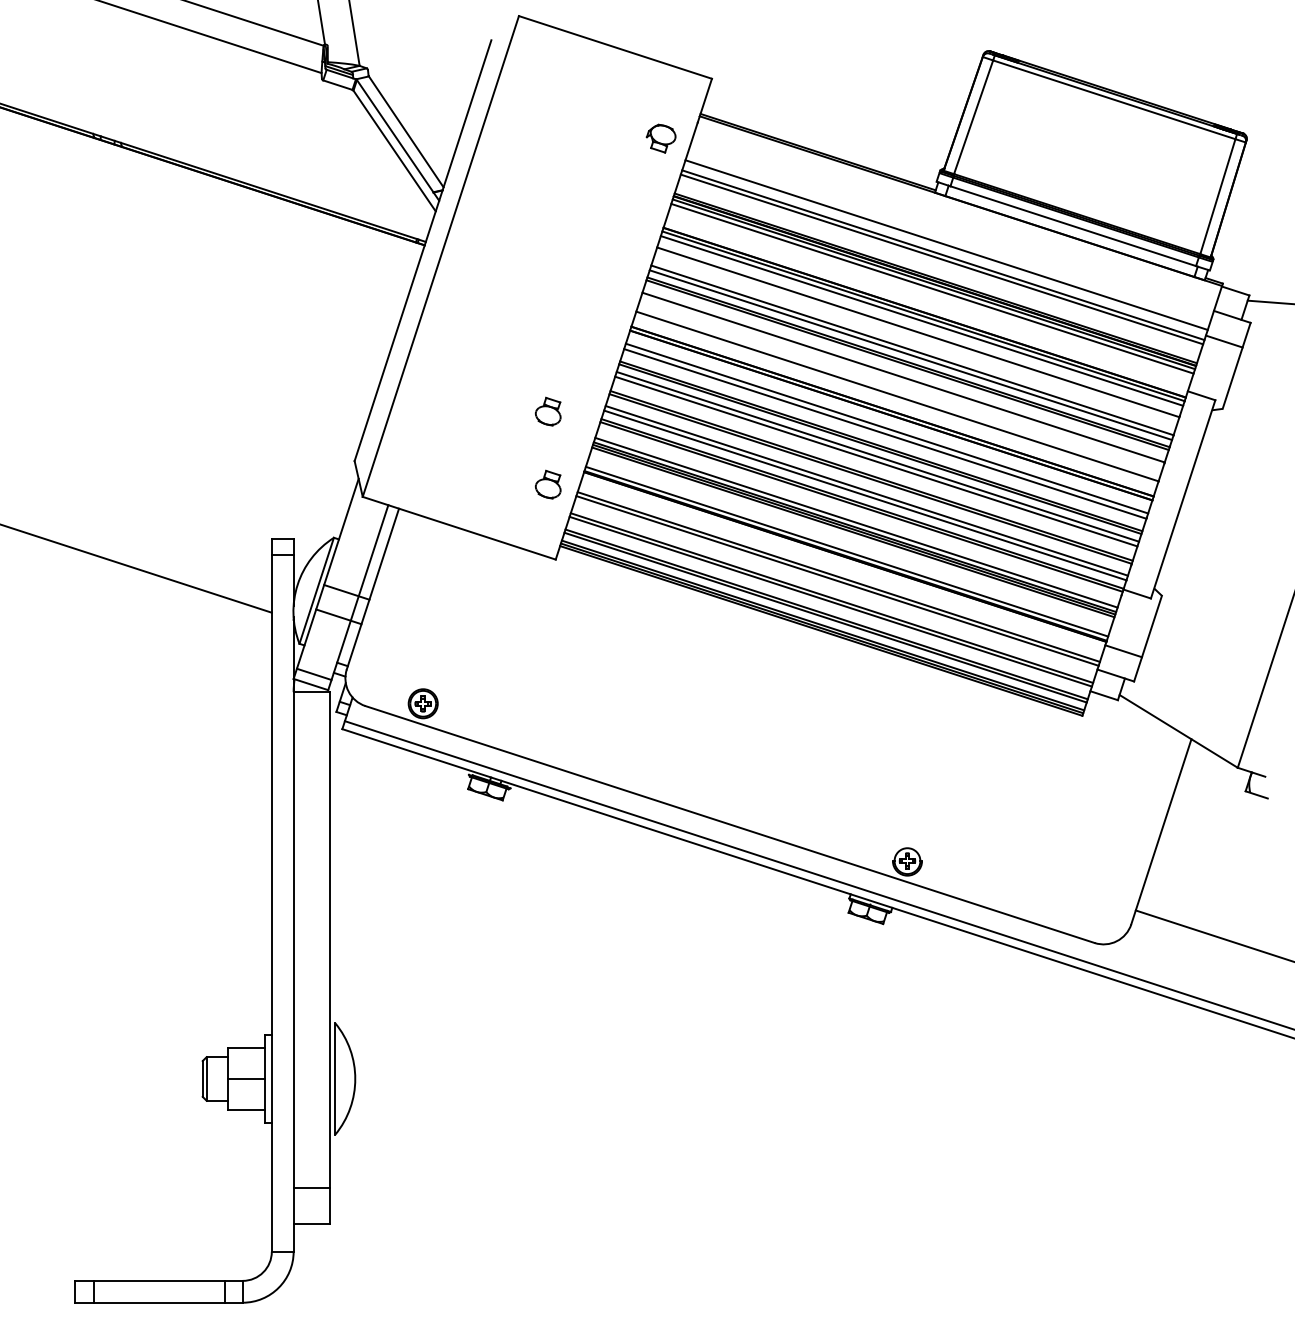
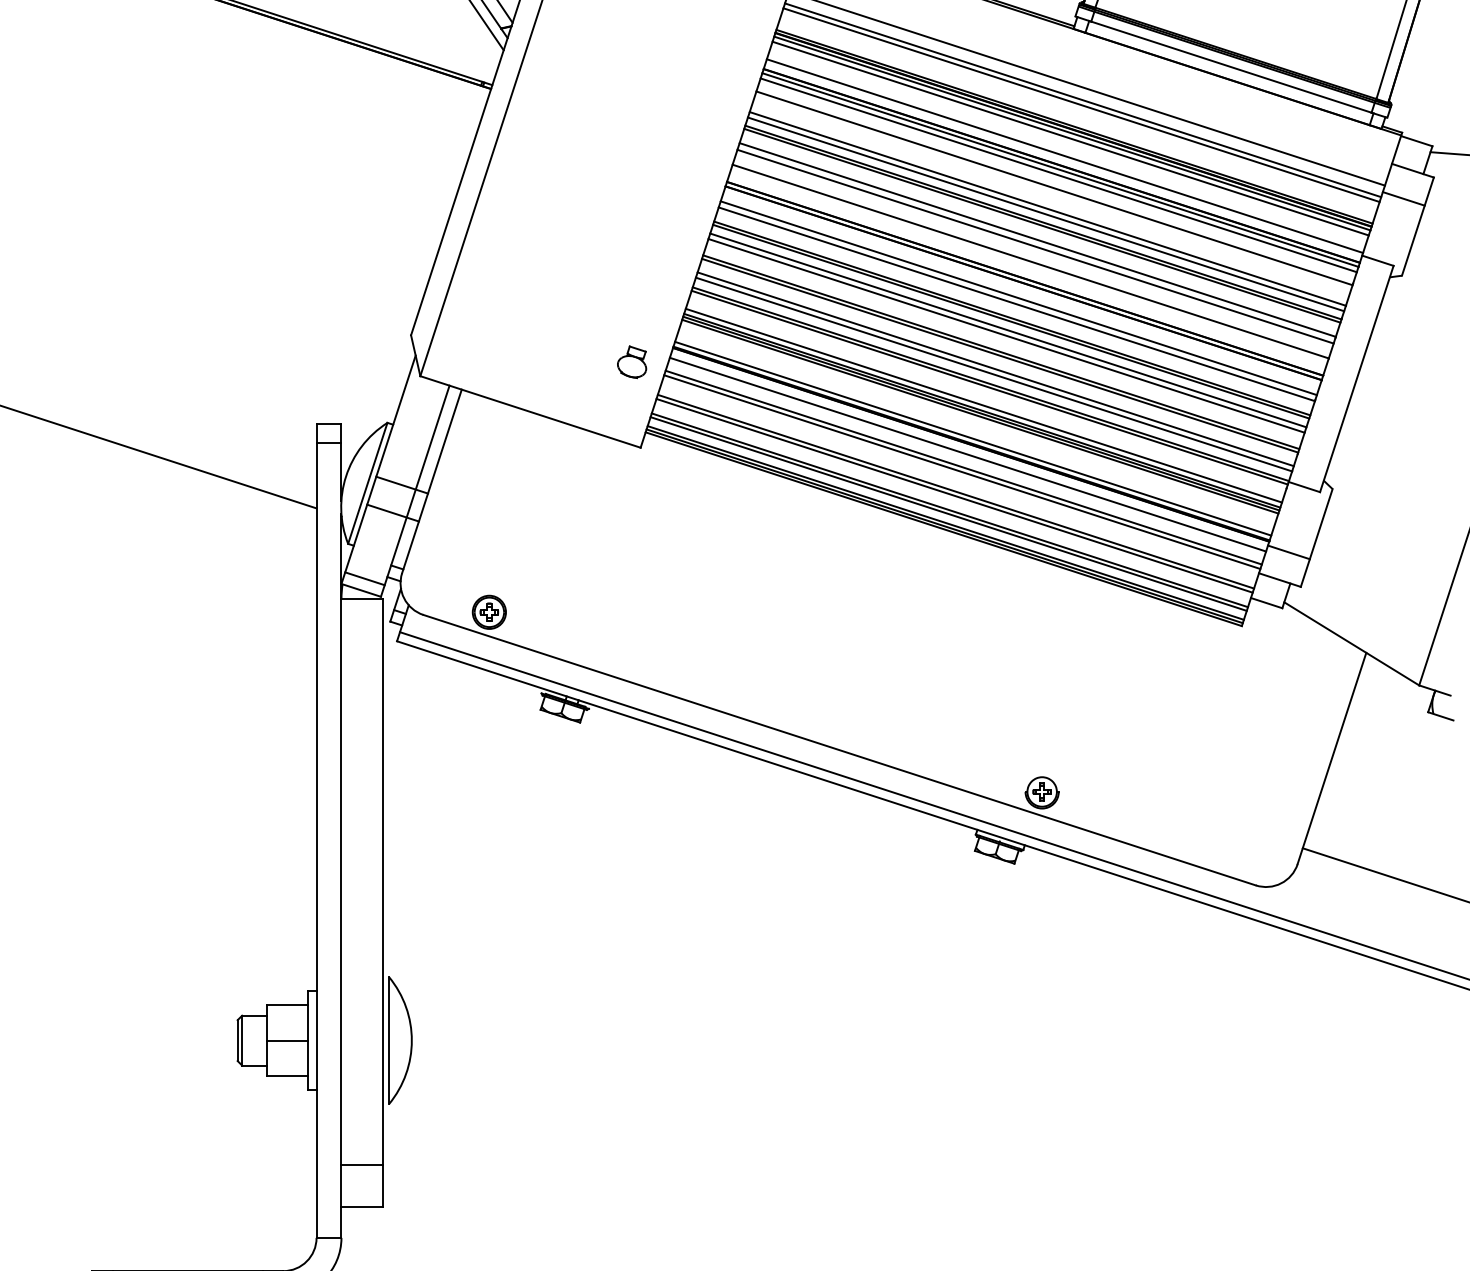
line: (927, 303) -> (1065, 155), added
line: (901, 383) -> (1035, 246), added
part: (547, 411) -> (631, 278), removed
line: (842, 565) -> (967, 454), added

